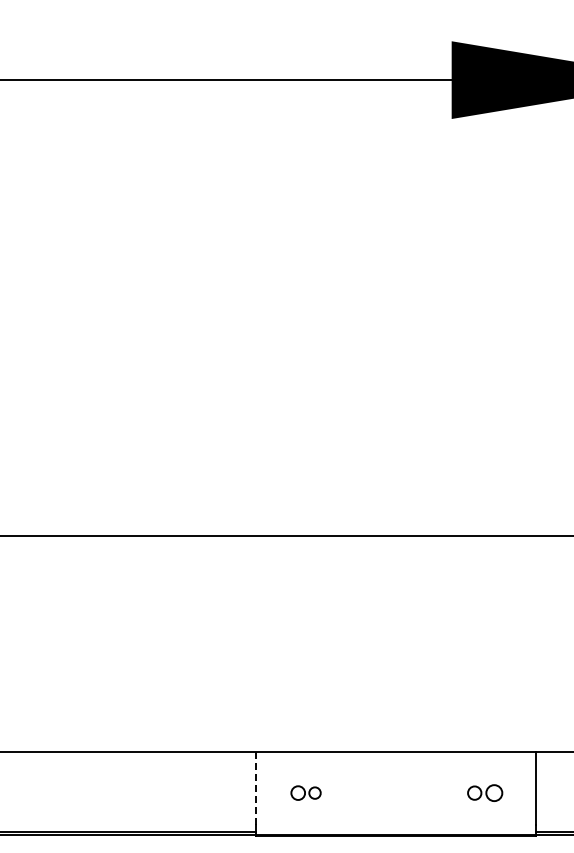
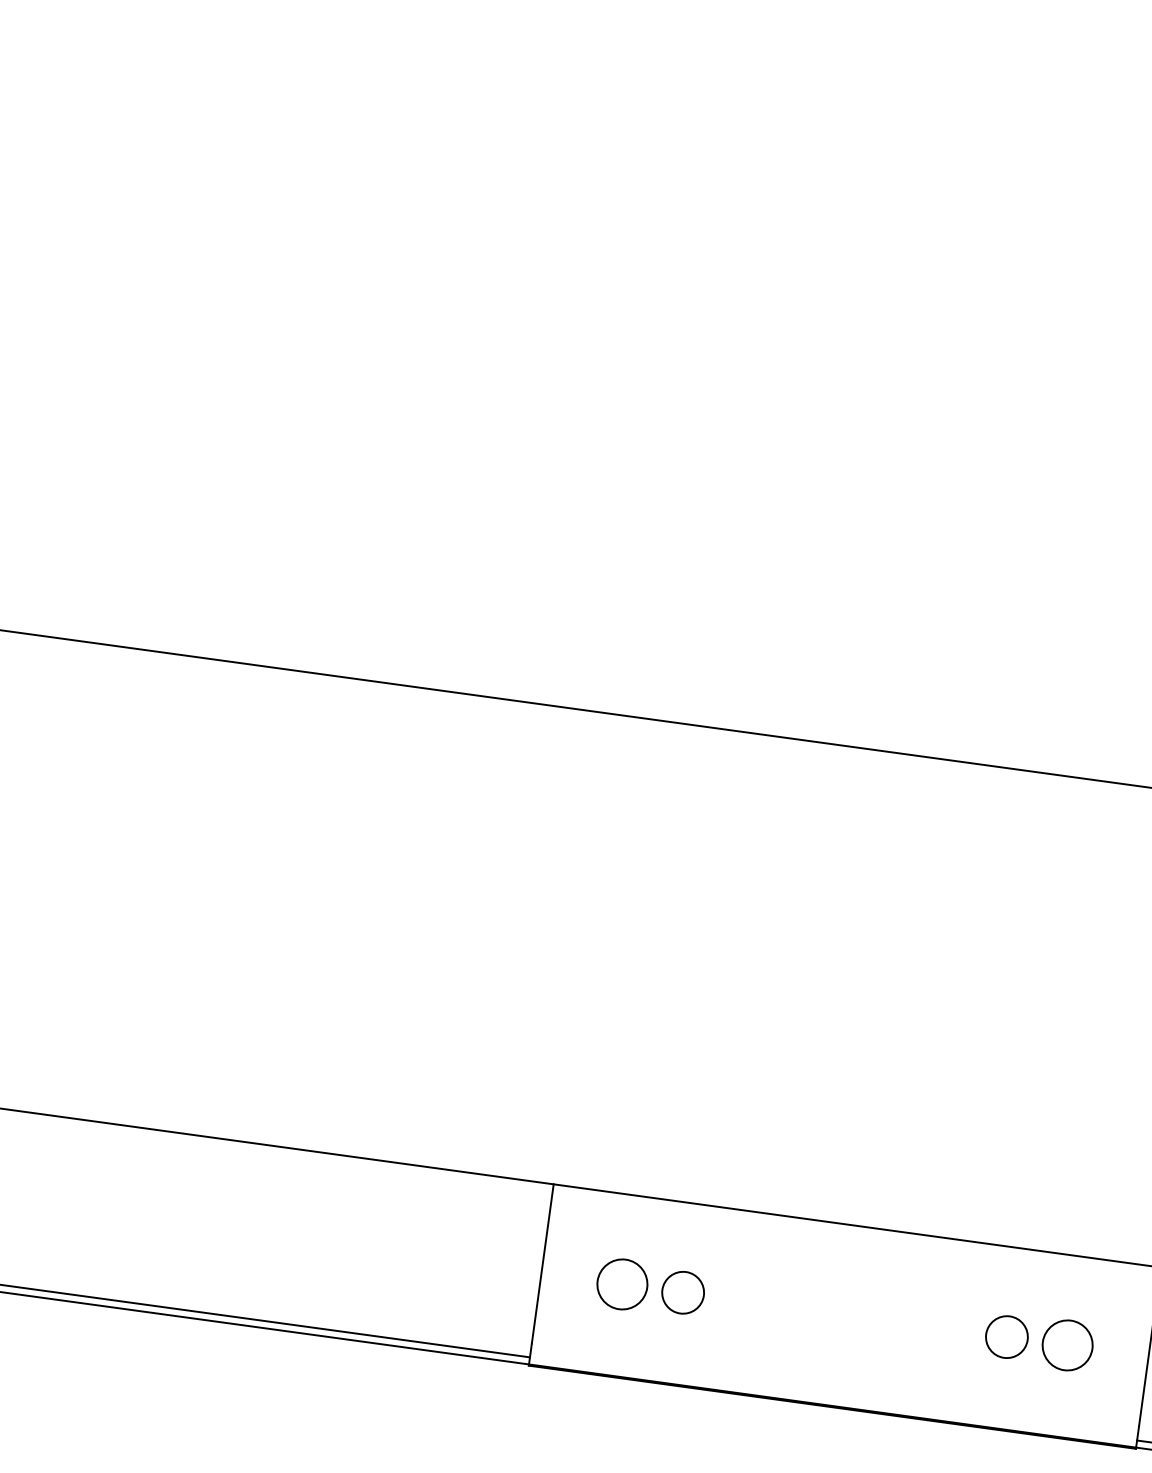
line: (255, 788) -> (542, 1263), dashed -> solid
part: (305, 792) -> (649, 1286), size x1.67
part: (484, 792) -> (1037, 1339), size x1.43

